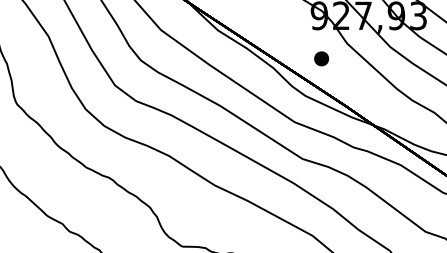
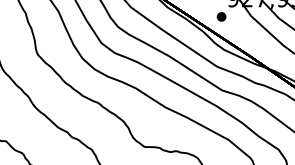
part: (321, 58) -> (221, 16), moved

